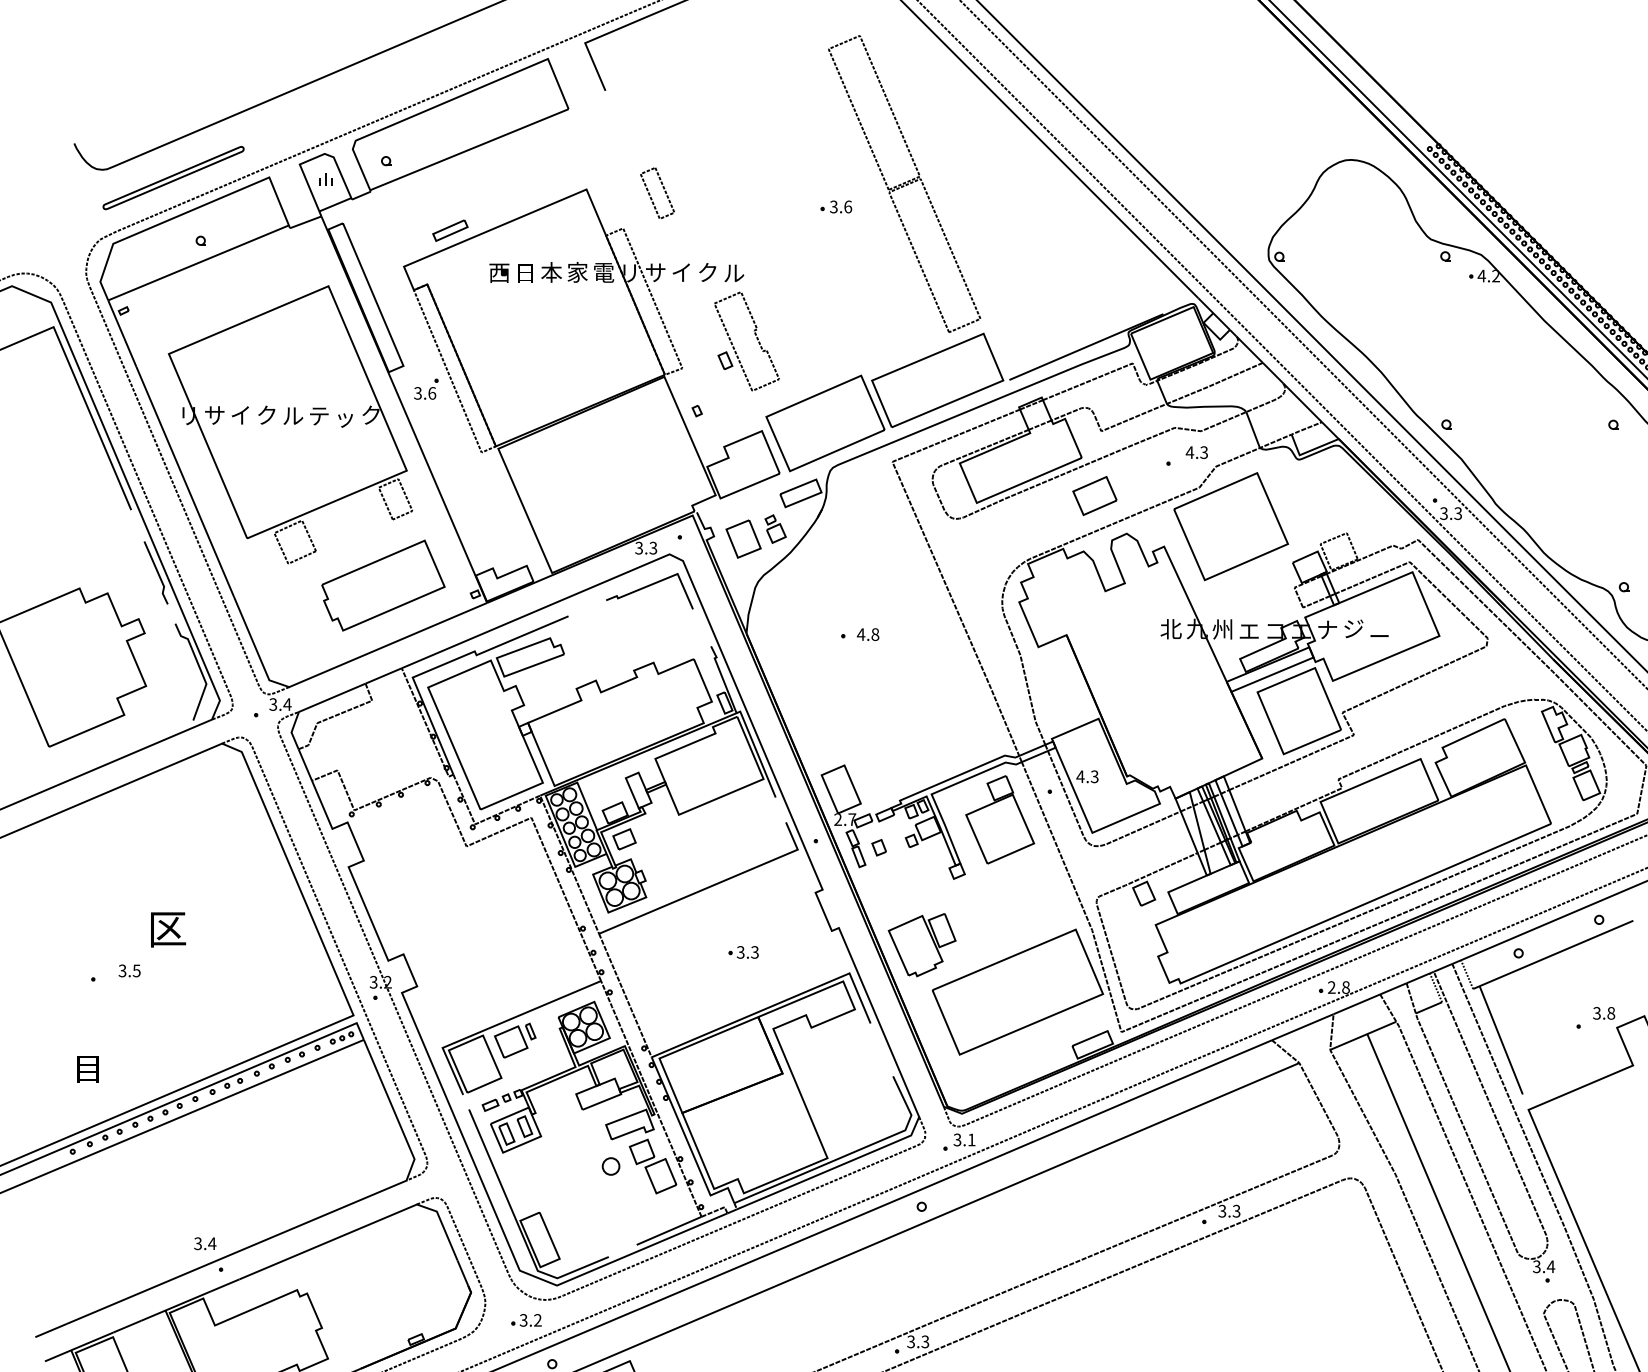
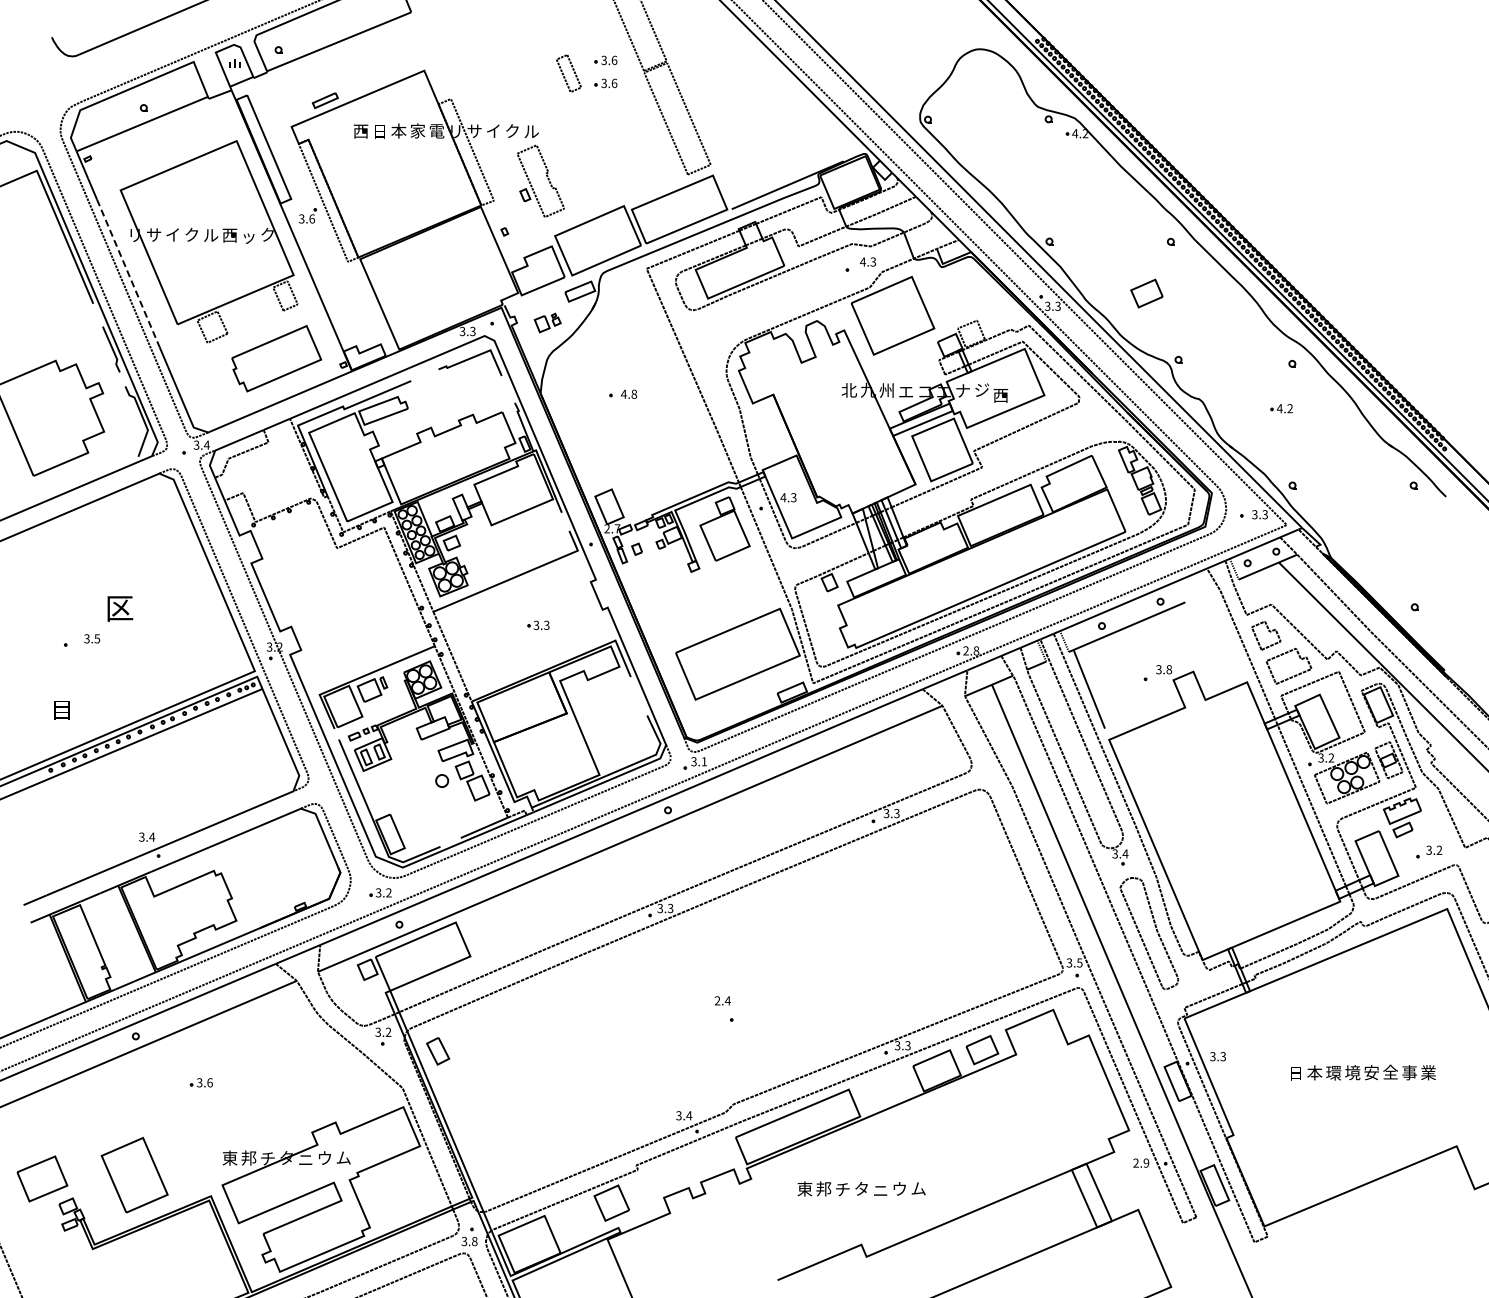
part: (835, 175) -> (605, 60), added
part: (172, 176) -> (123, 61), removed
part: (656, 193) -> (568, 73), moved
text: (318, 416) -> (229, 235), テ -> 西
line: (179, 468) -> (128, 273), solid -> dashed
part: (1094, 495) -> (1146, 293), moved
part: (755, 535) -> (547, 322), size x0.6
text: (1379, 636) -> (1000, 395), ー -> 西
part: (922, 944) -> (668, 619), removed

